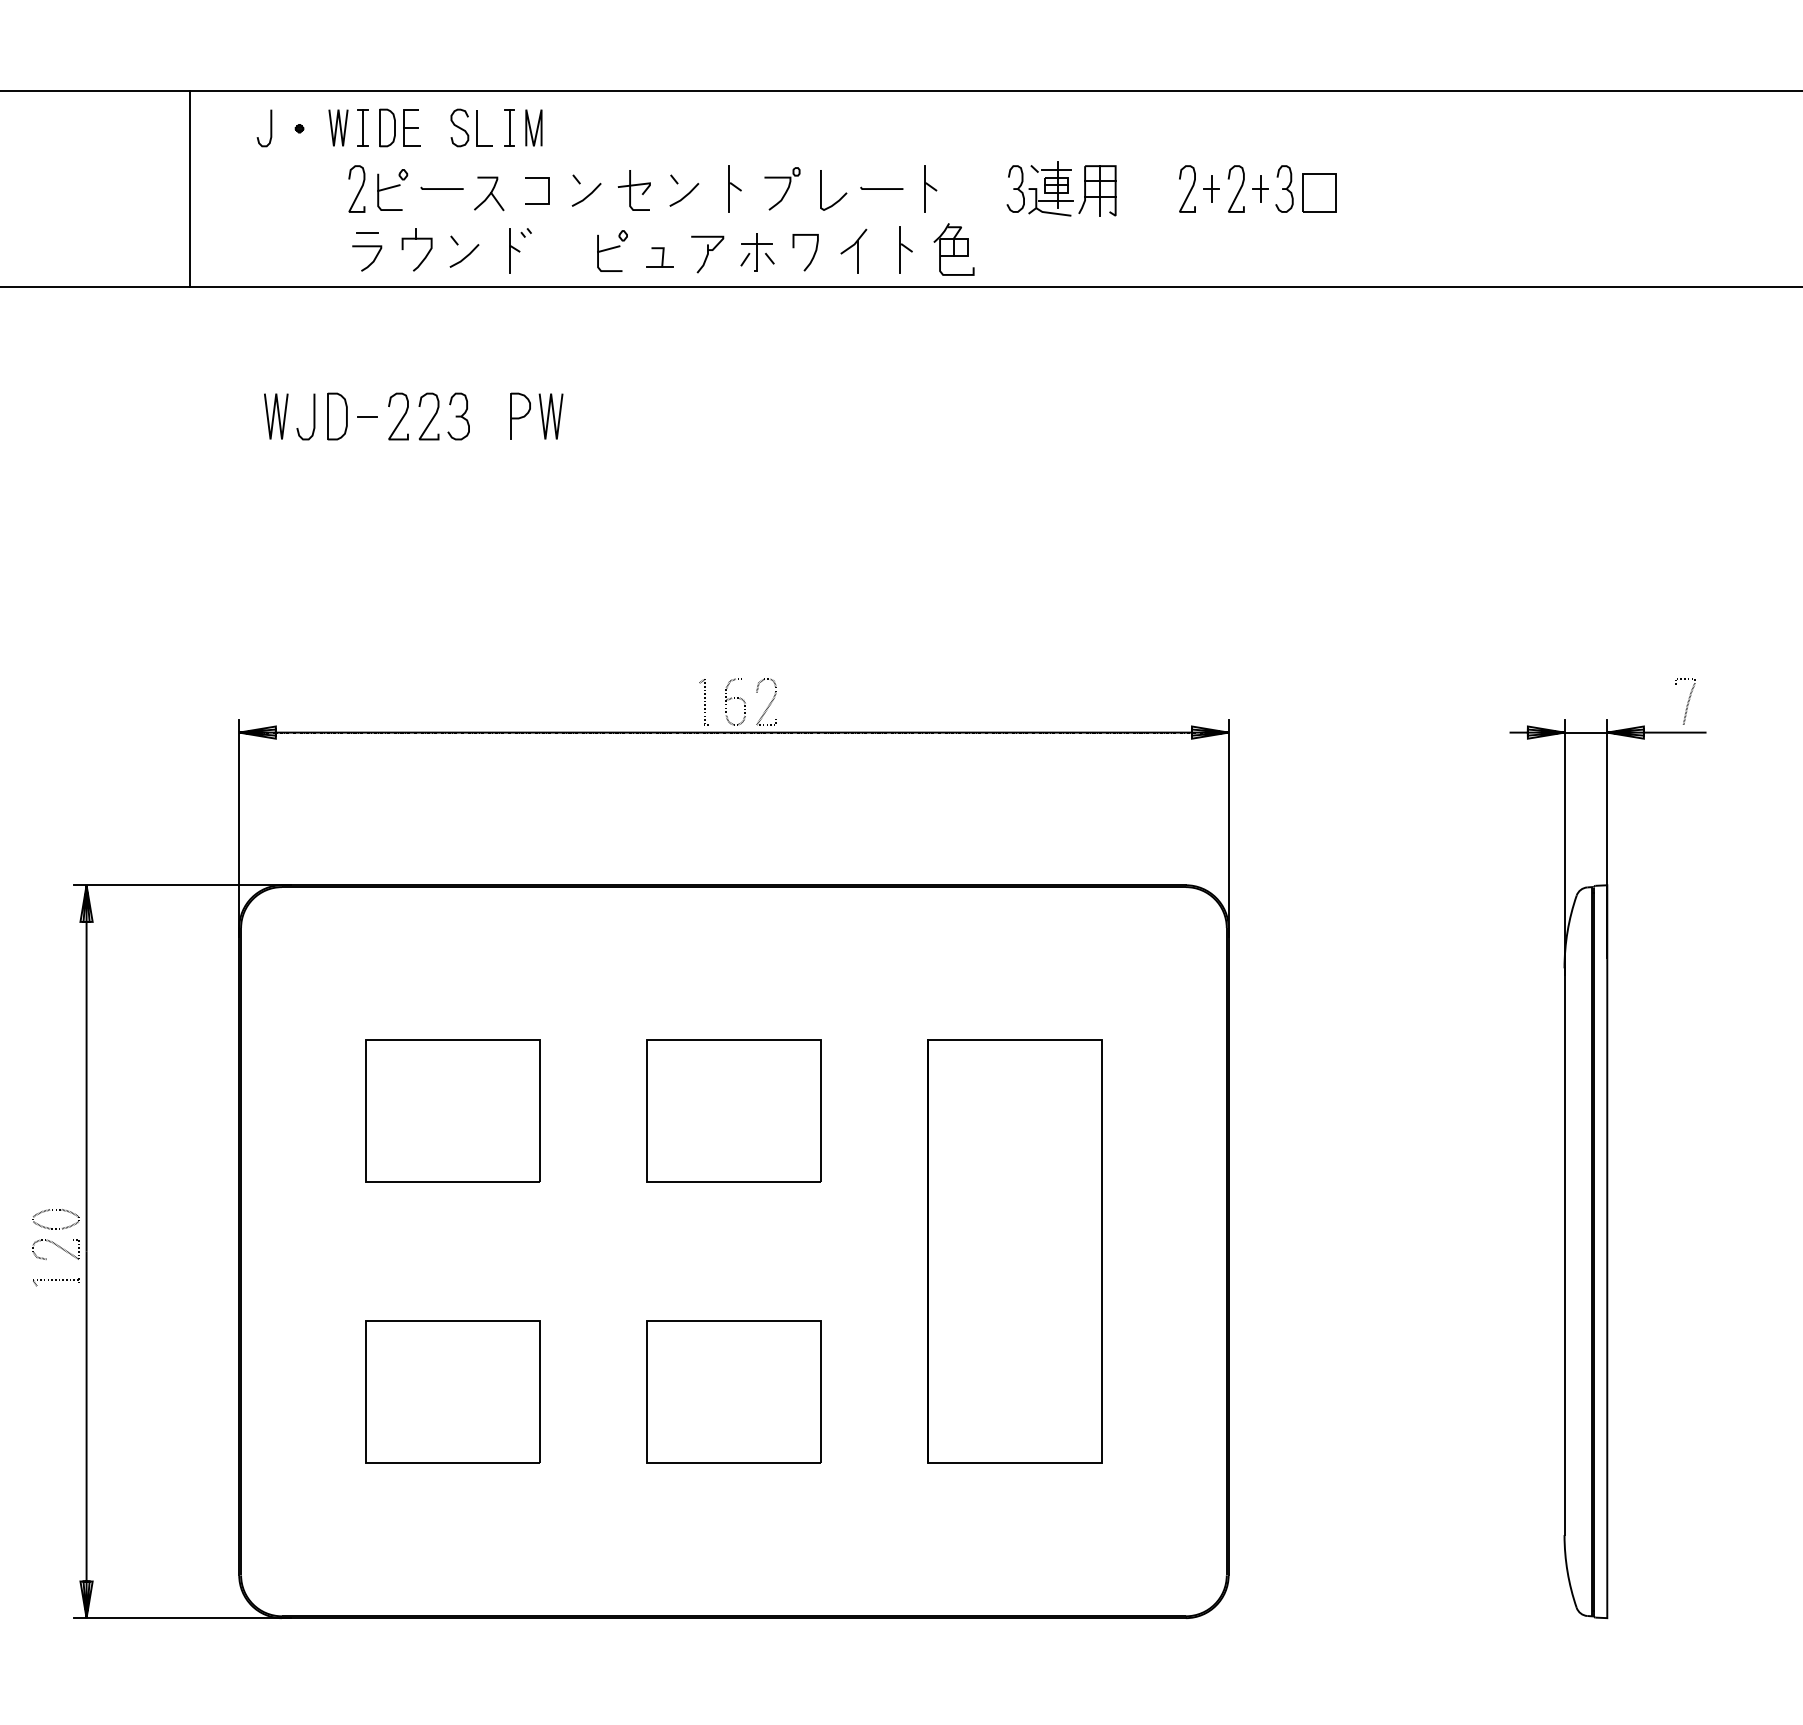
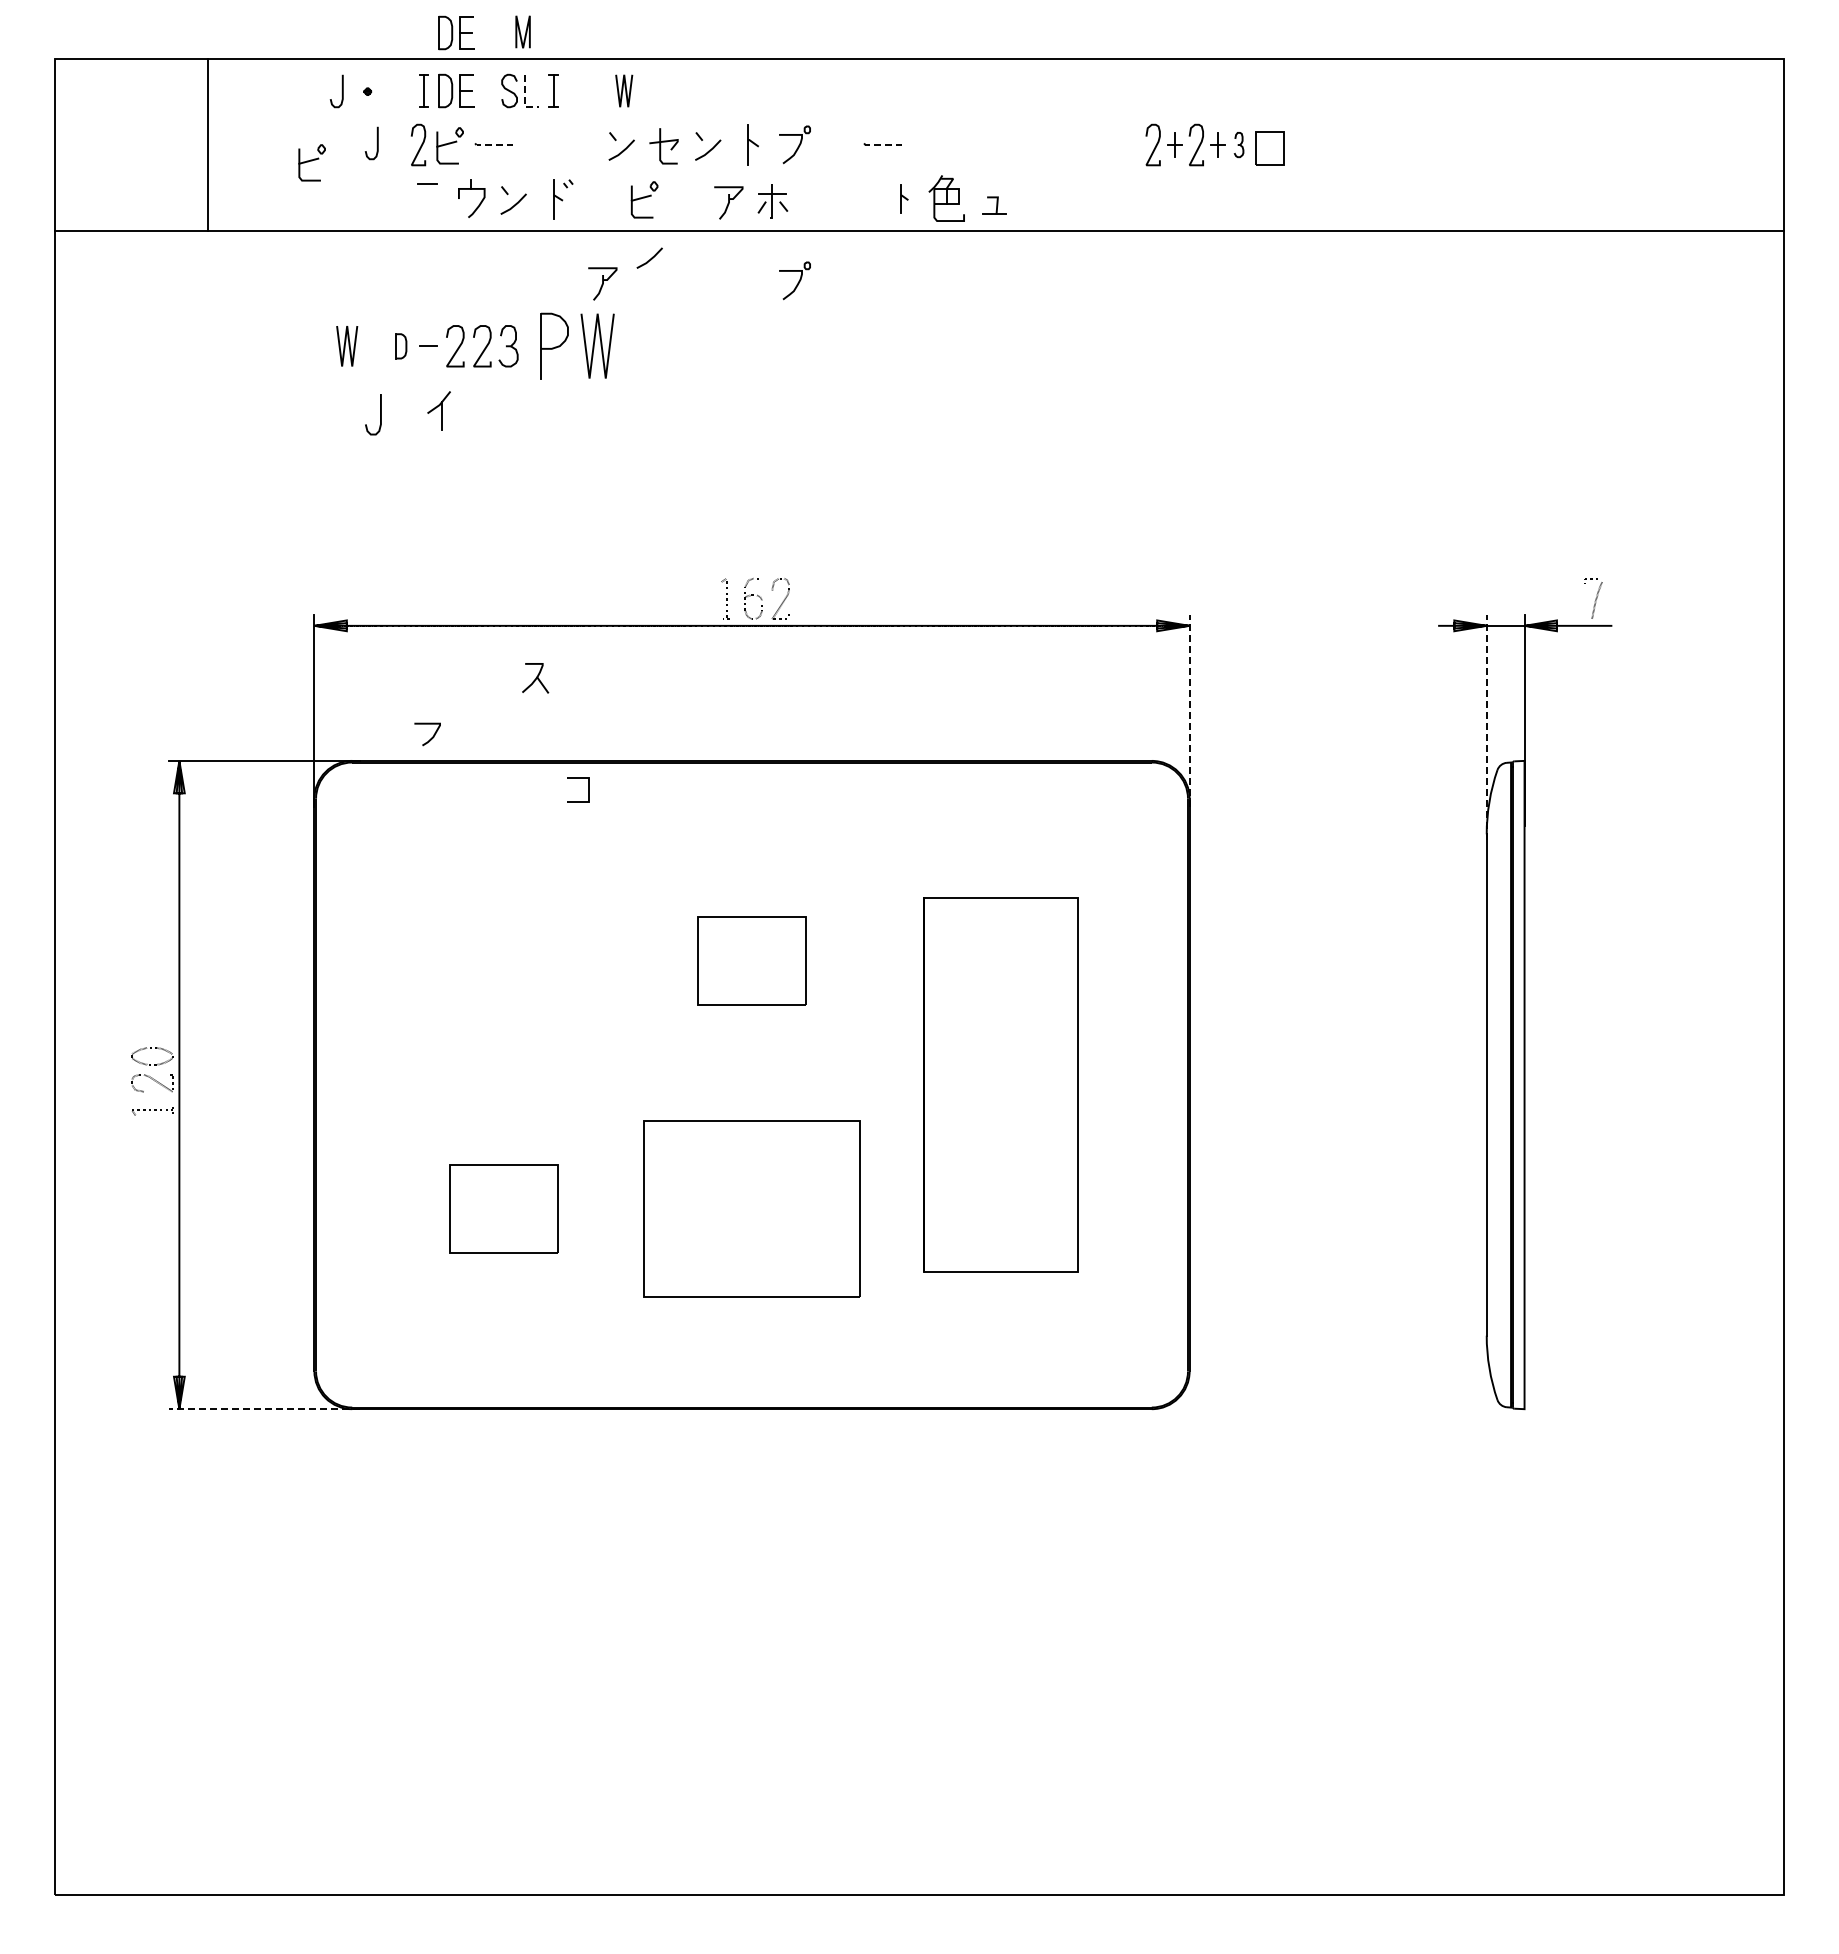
part: (399, 61) -> (456, 32), added
line: (337, 127) -> (623, 90), moved
line: (530, 127) -> (520, 31), moved
line: (477, 136) -> (525, 98), solid -> dashed
curve: (309, 187) -> (376, 143), added
line: (190, 188) -> (208, 144), moved
part: (930, 188) -> (925, 144), removed
part: (1061, 188) -> (1041, 144), removed
part: (1283, 188) -> (1238, 144), size x0.6
line: (441, 189) -> (493, 145), solid -> dashed
line: (881, 189) -> (882, 145), solid -> dashed
line: (549, 190) -> (588, 789), moved
part: (489, 194) -> (535, 678), moved
curve: (840, 197) -> (846, 152), removed
part: (235, 208) -> (311, 162), added
part: (906, 249) -> (904, 198), size x0.7
part: (853, 250) -> (438, 410), moved
curve: (812, 256) -> (821, 204), removed
part: (659, 257) -> (994, 205), moved
curve: (371, 261) -> (431, 737), moved
line: (619, 317) -> (650, 258), added
part: (781, 342) -> (794, 280), added
part: (564, 345) -> (602, 283), added
curve: (313, 416) -> (380, 414), moved
part: (337, 416) -> (401, 346), size x0.6
part: (536, 416) -> (577, 346), size x1.6
line: (1228, 828) -> (1189, 710), solid -> dashed
line: (1564, 847) -> (1486, 727), solid -> dashed
part: (452, 1110) -> (503, 960), removed
part: (733, 1110) -> (751, 960), size x0.7
part: (452, 1392) -> (503, 1209), size x0.7
part: (733, 1392) -> (751, 1209), size x1.4
line: (182, 1618) -> (264, 1409), solid -> dashed

